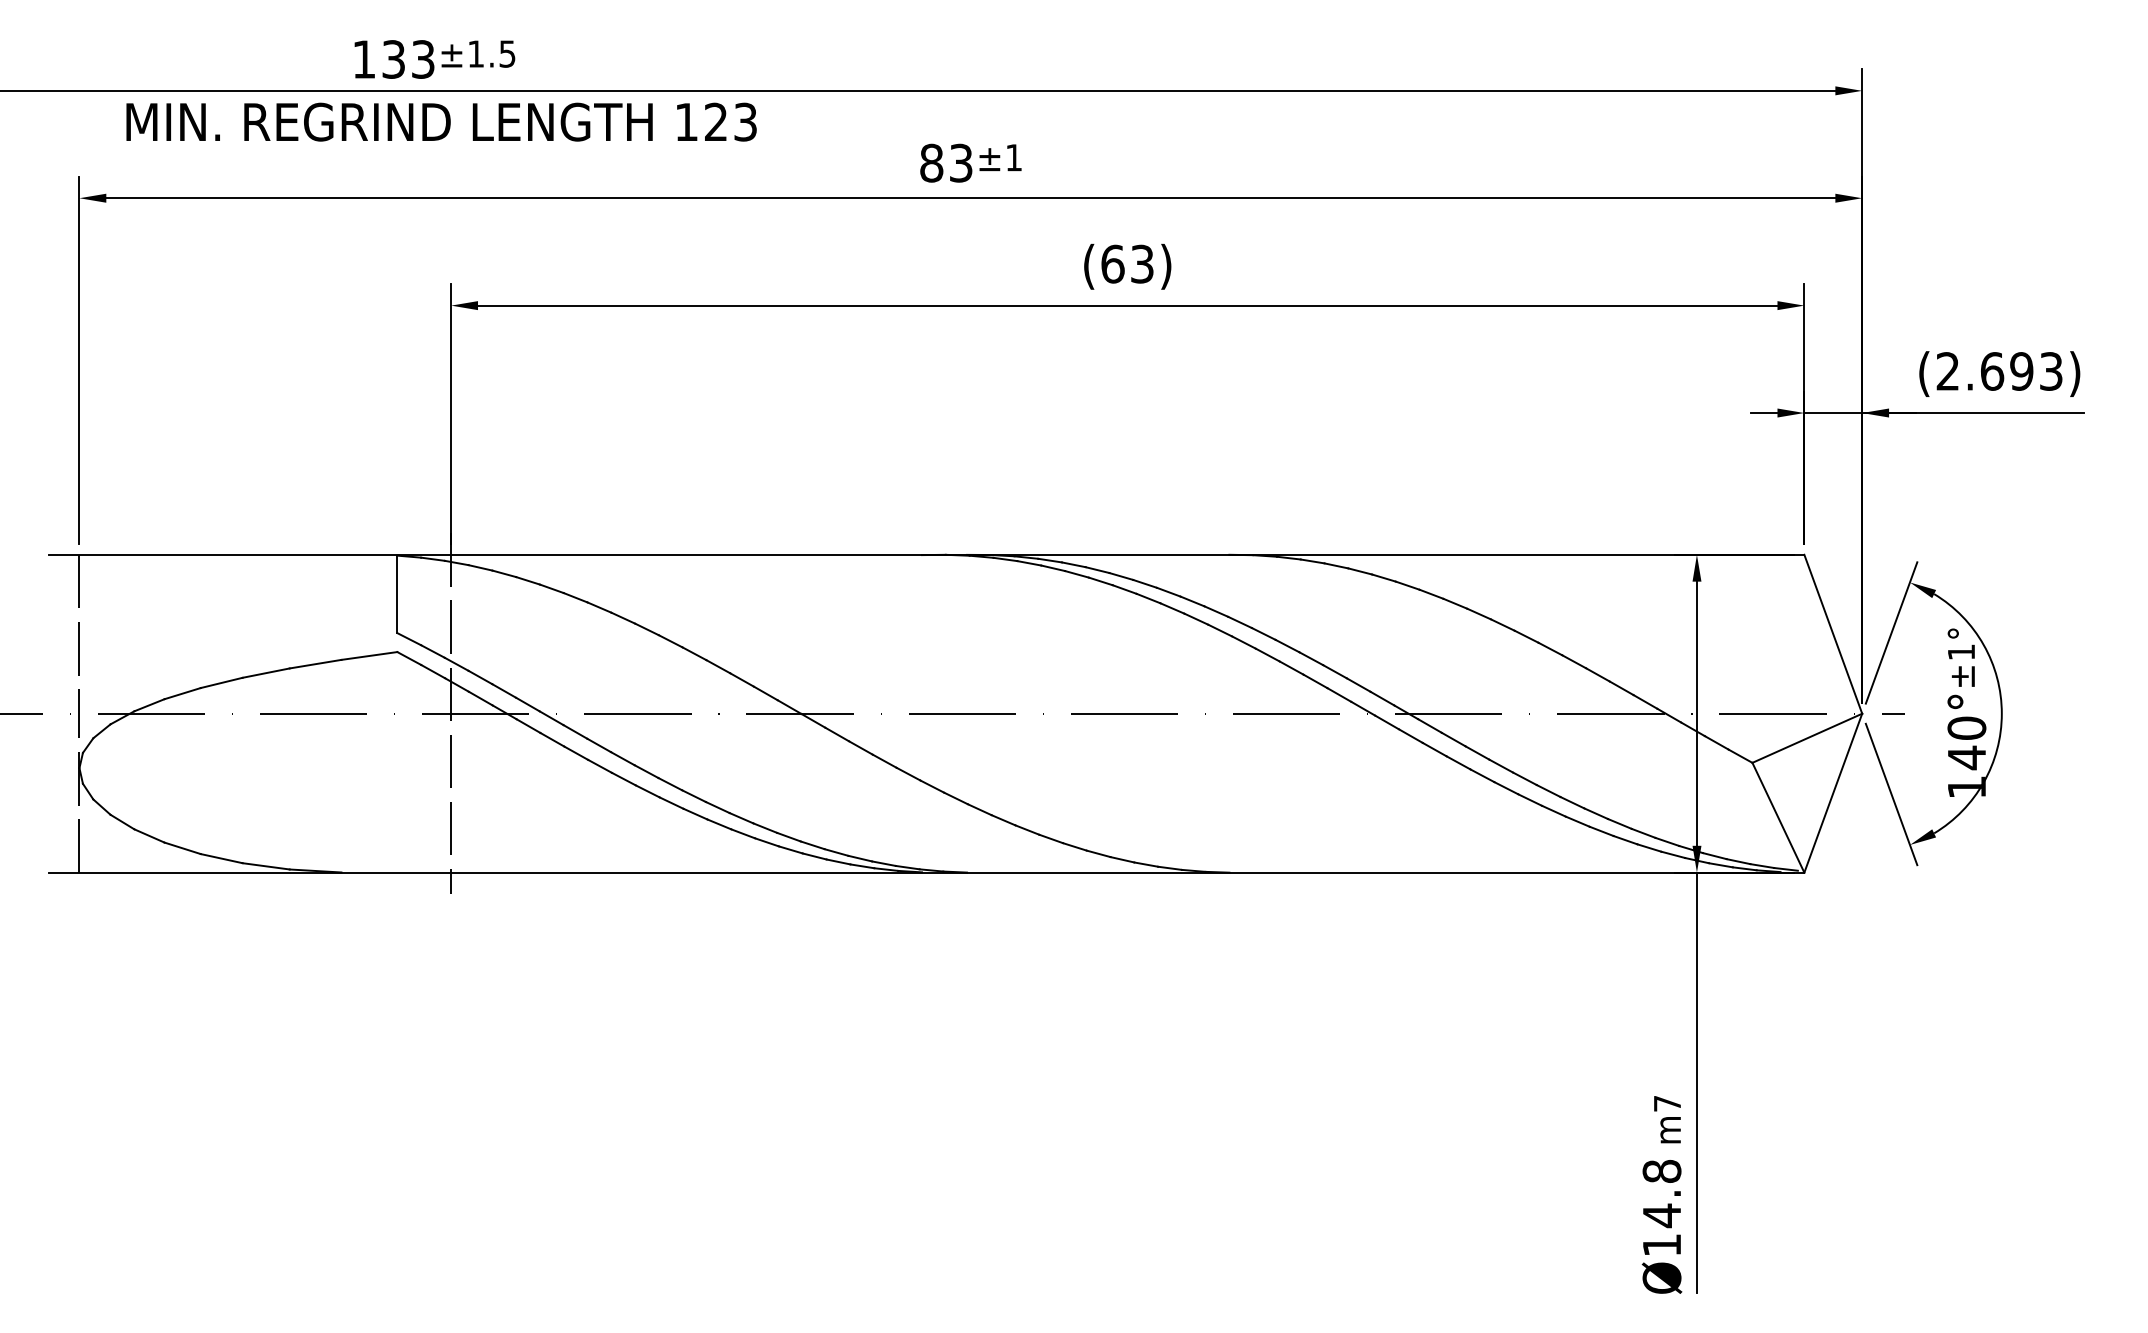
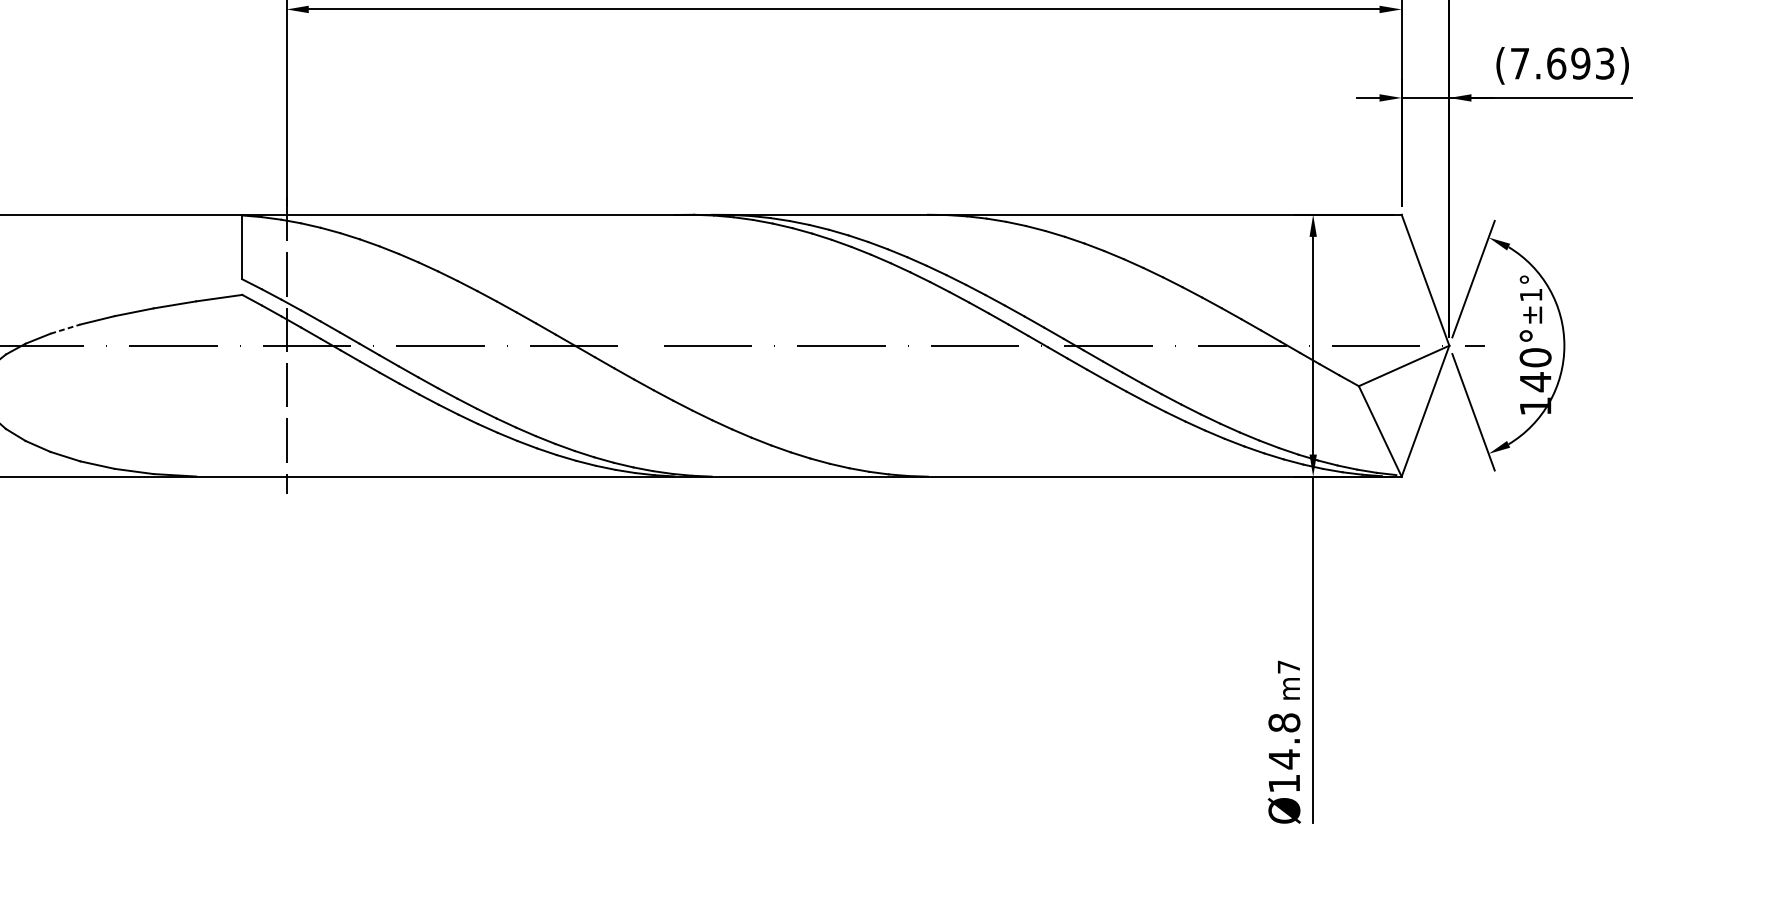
text: (1947, 371) -> (1519, 63), (2.693) -> (7.693)
line: (182, 693) -> (65, 329), solid -> dashed

